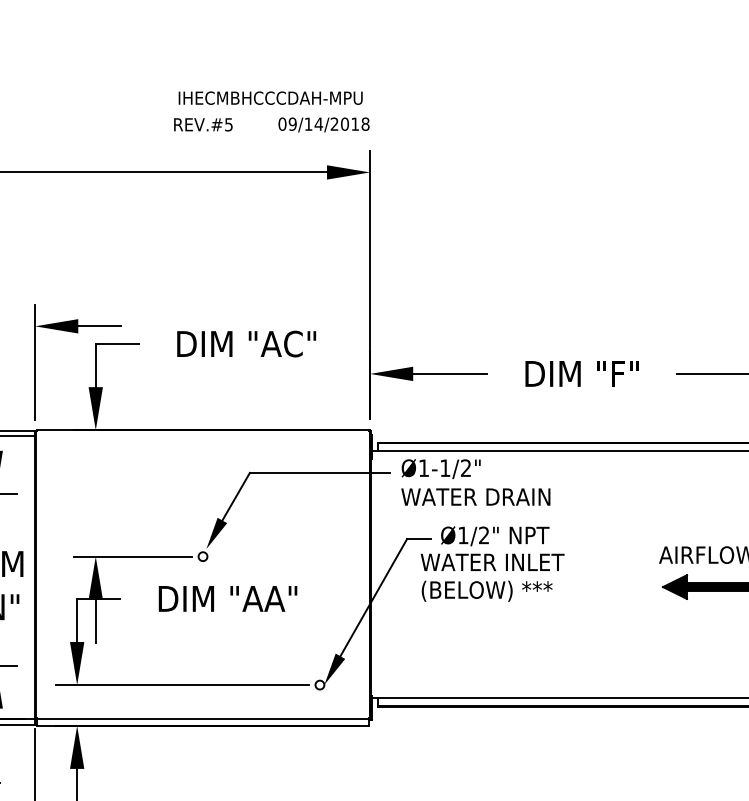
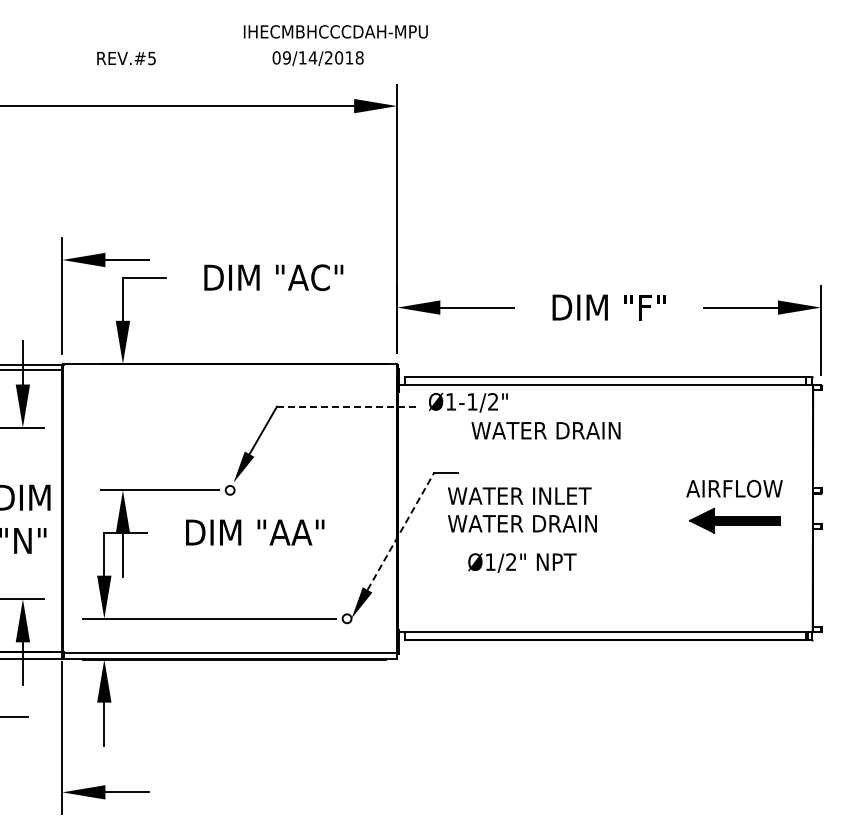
text: (270, 97) -> (335, 31), moved
text: (203, 124) -> (126, 58), moved
text: (323, 124) -> (317, 58), moved
line: (320, 472) -> (347, 406), solid -> dashed
text: (475, 496) -> (545, 430), moved
text: (495, 535) -> (522, 562), moved
text: (495, 590) -> (522, 524), (BELOW) *** -> WATER DRAIN
line: (374, 596) -> (401, 530), solid -> dashed

